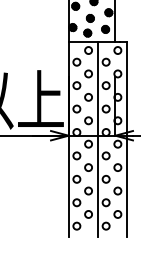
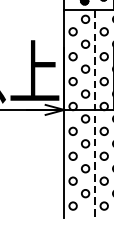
line: (97, 139) -> (95, 113), solid -> dashed

